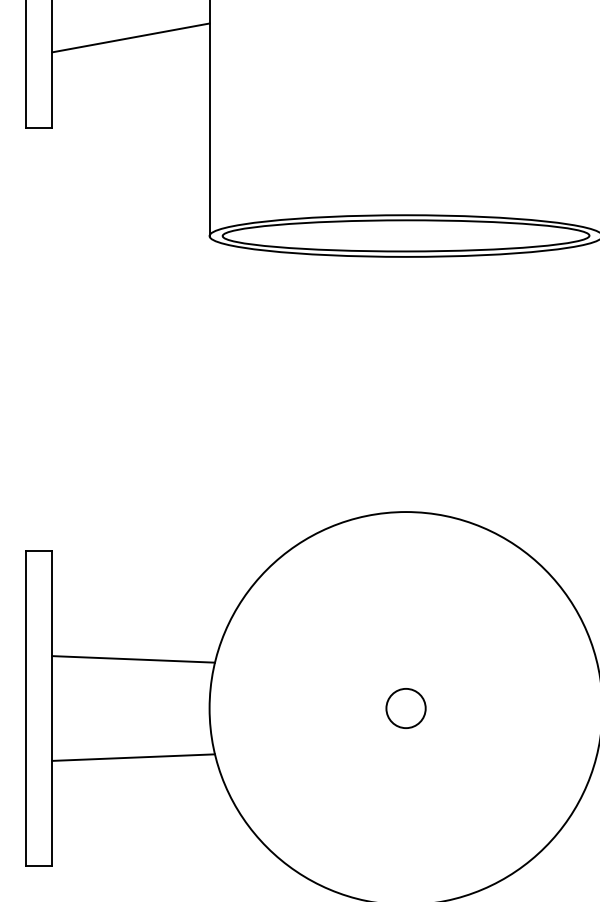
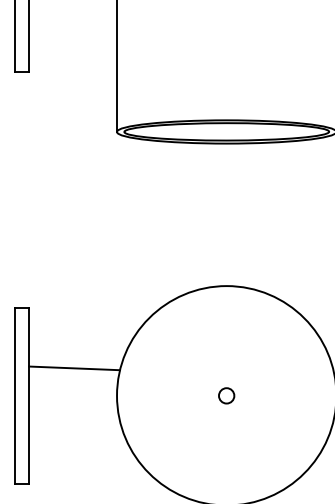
line: (131, 38) -> (73, 21), removed
circle: (405, 707) -> (226, 395), size x0.7
line: (133, 758) -> (74, 423), removed

